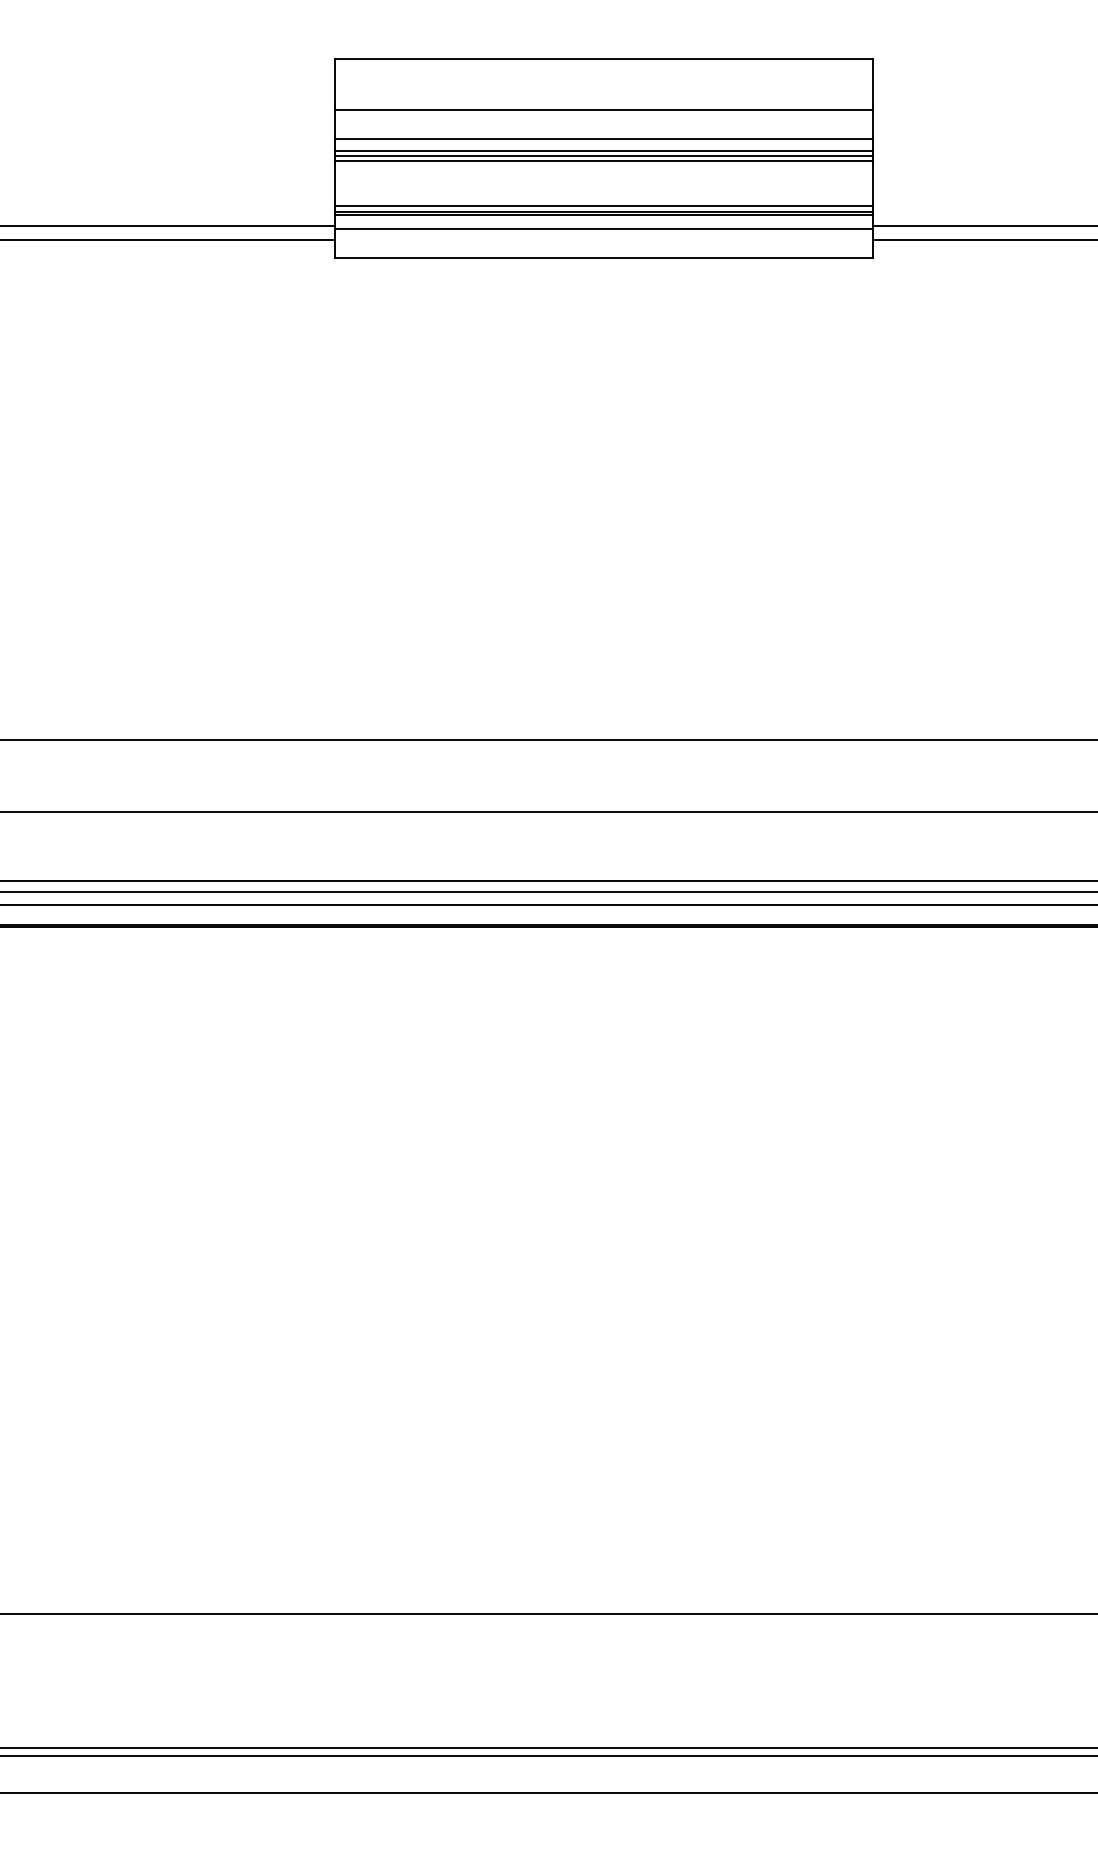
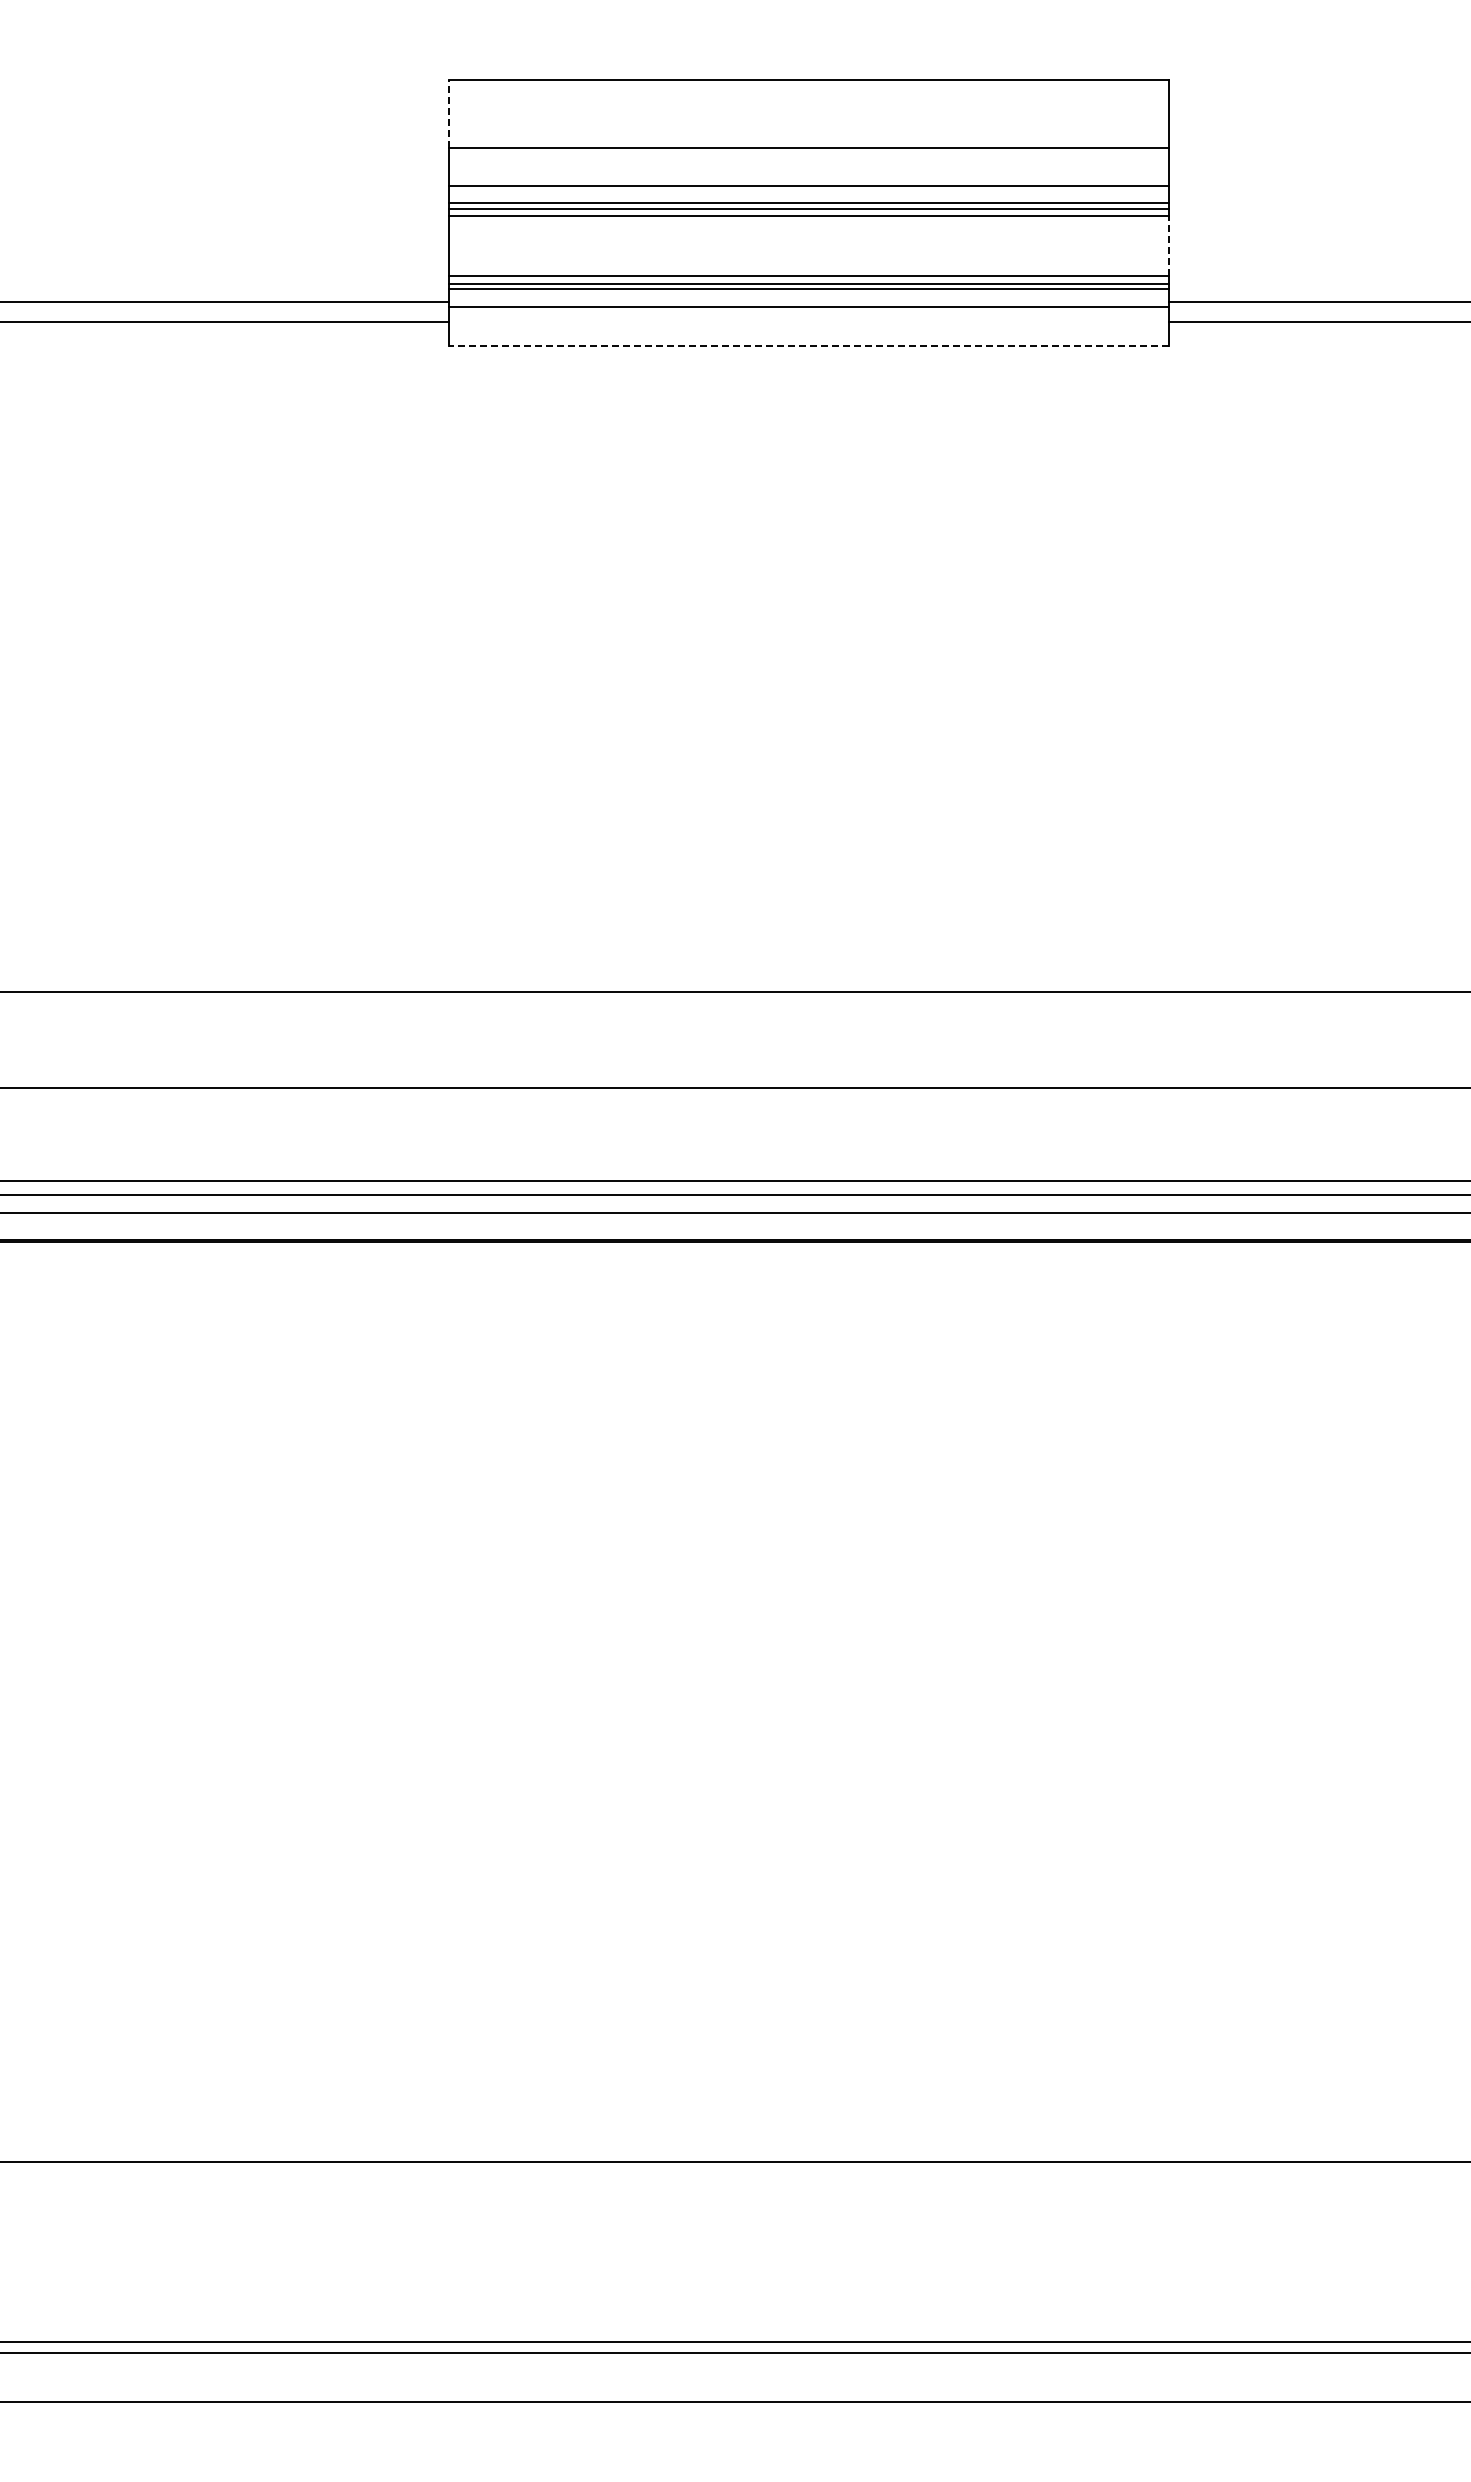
line: (335, 84) -> (449, 113), solid -> dashed
line: (872, 183) -> (1169, 245), solid -> dashed
line: (604, 257) -> (809, 345), solid -> dashed

